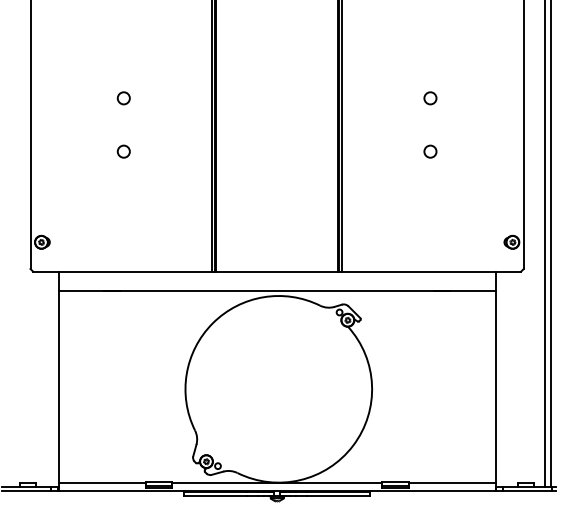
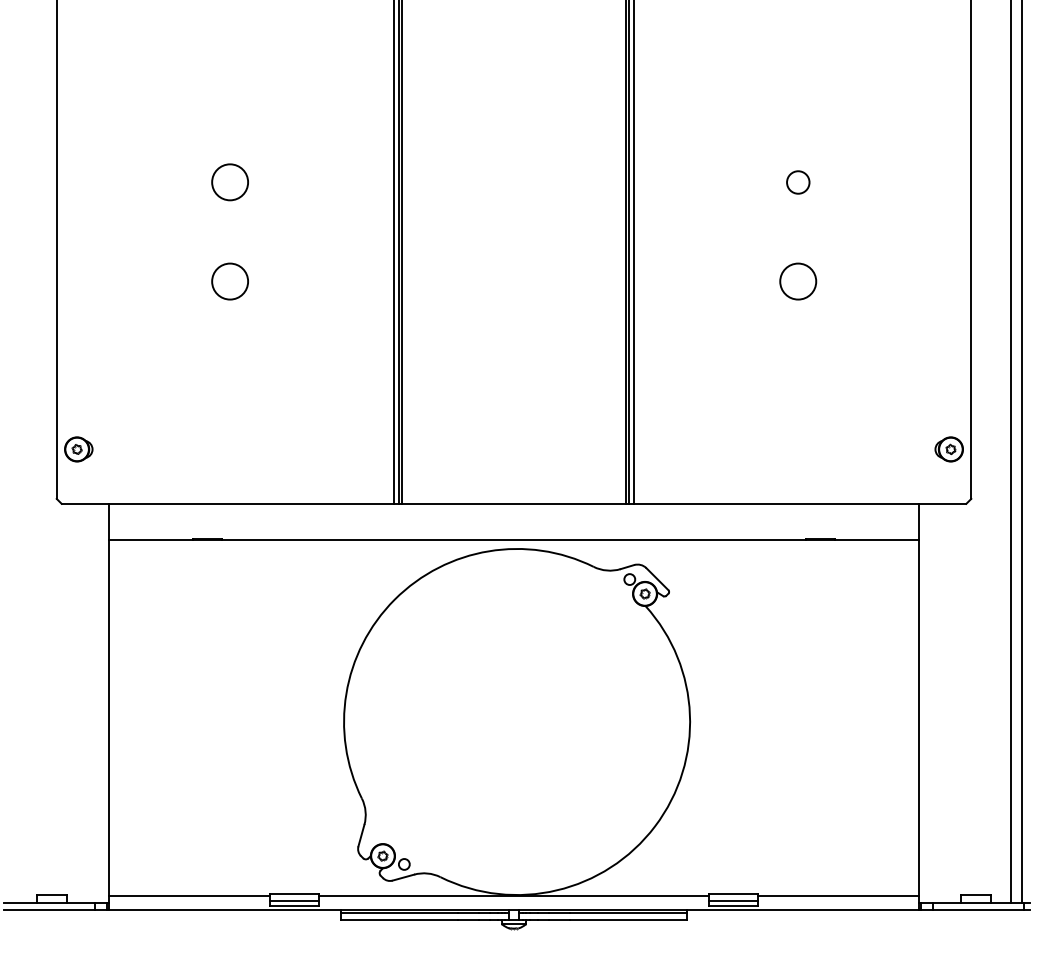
circle: (123, 98) -> (229, 182), size x1.6
circle: (123, 151) -> (229, 281), size x1.6
circle: (430, 151) -> (798, 281), size x1.6

